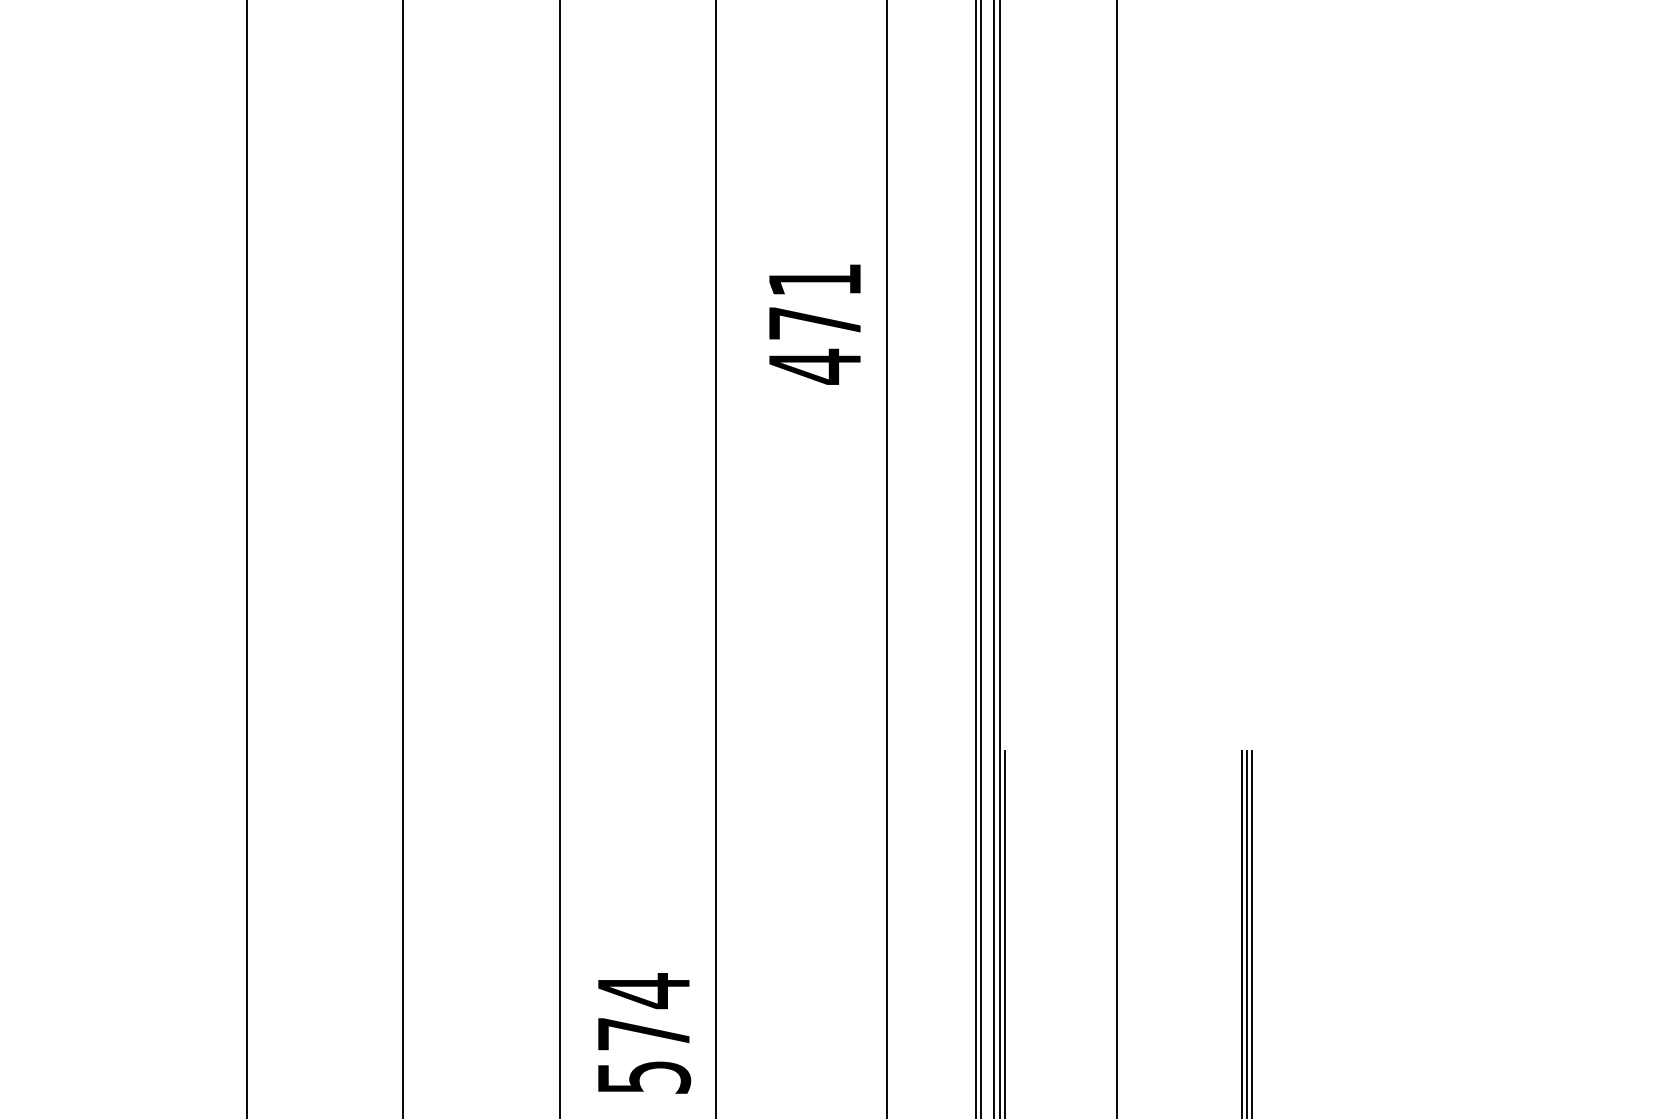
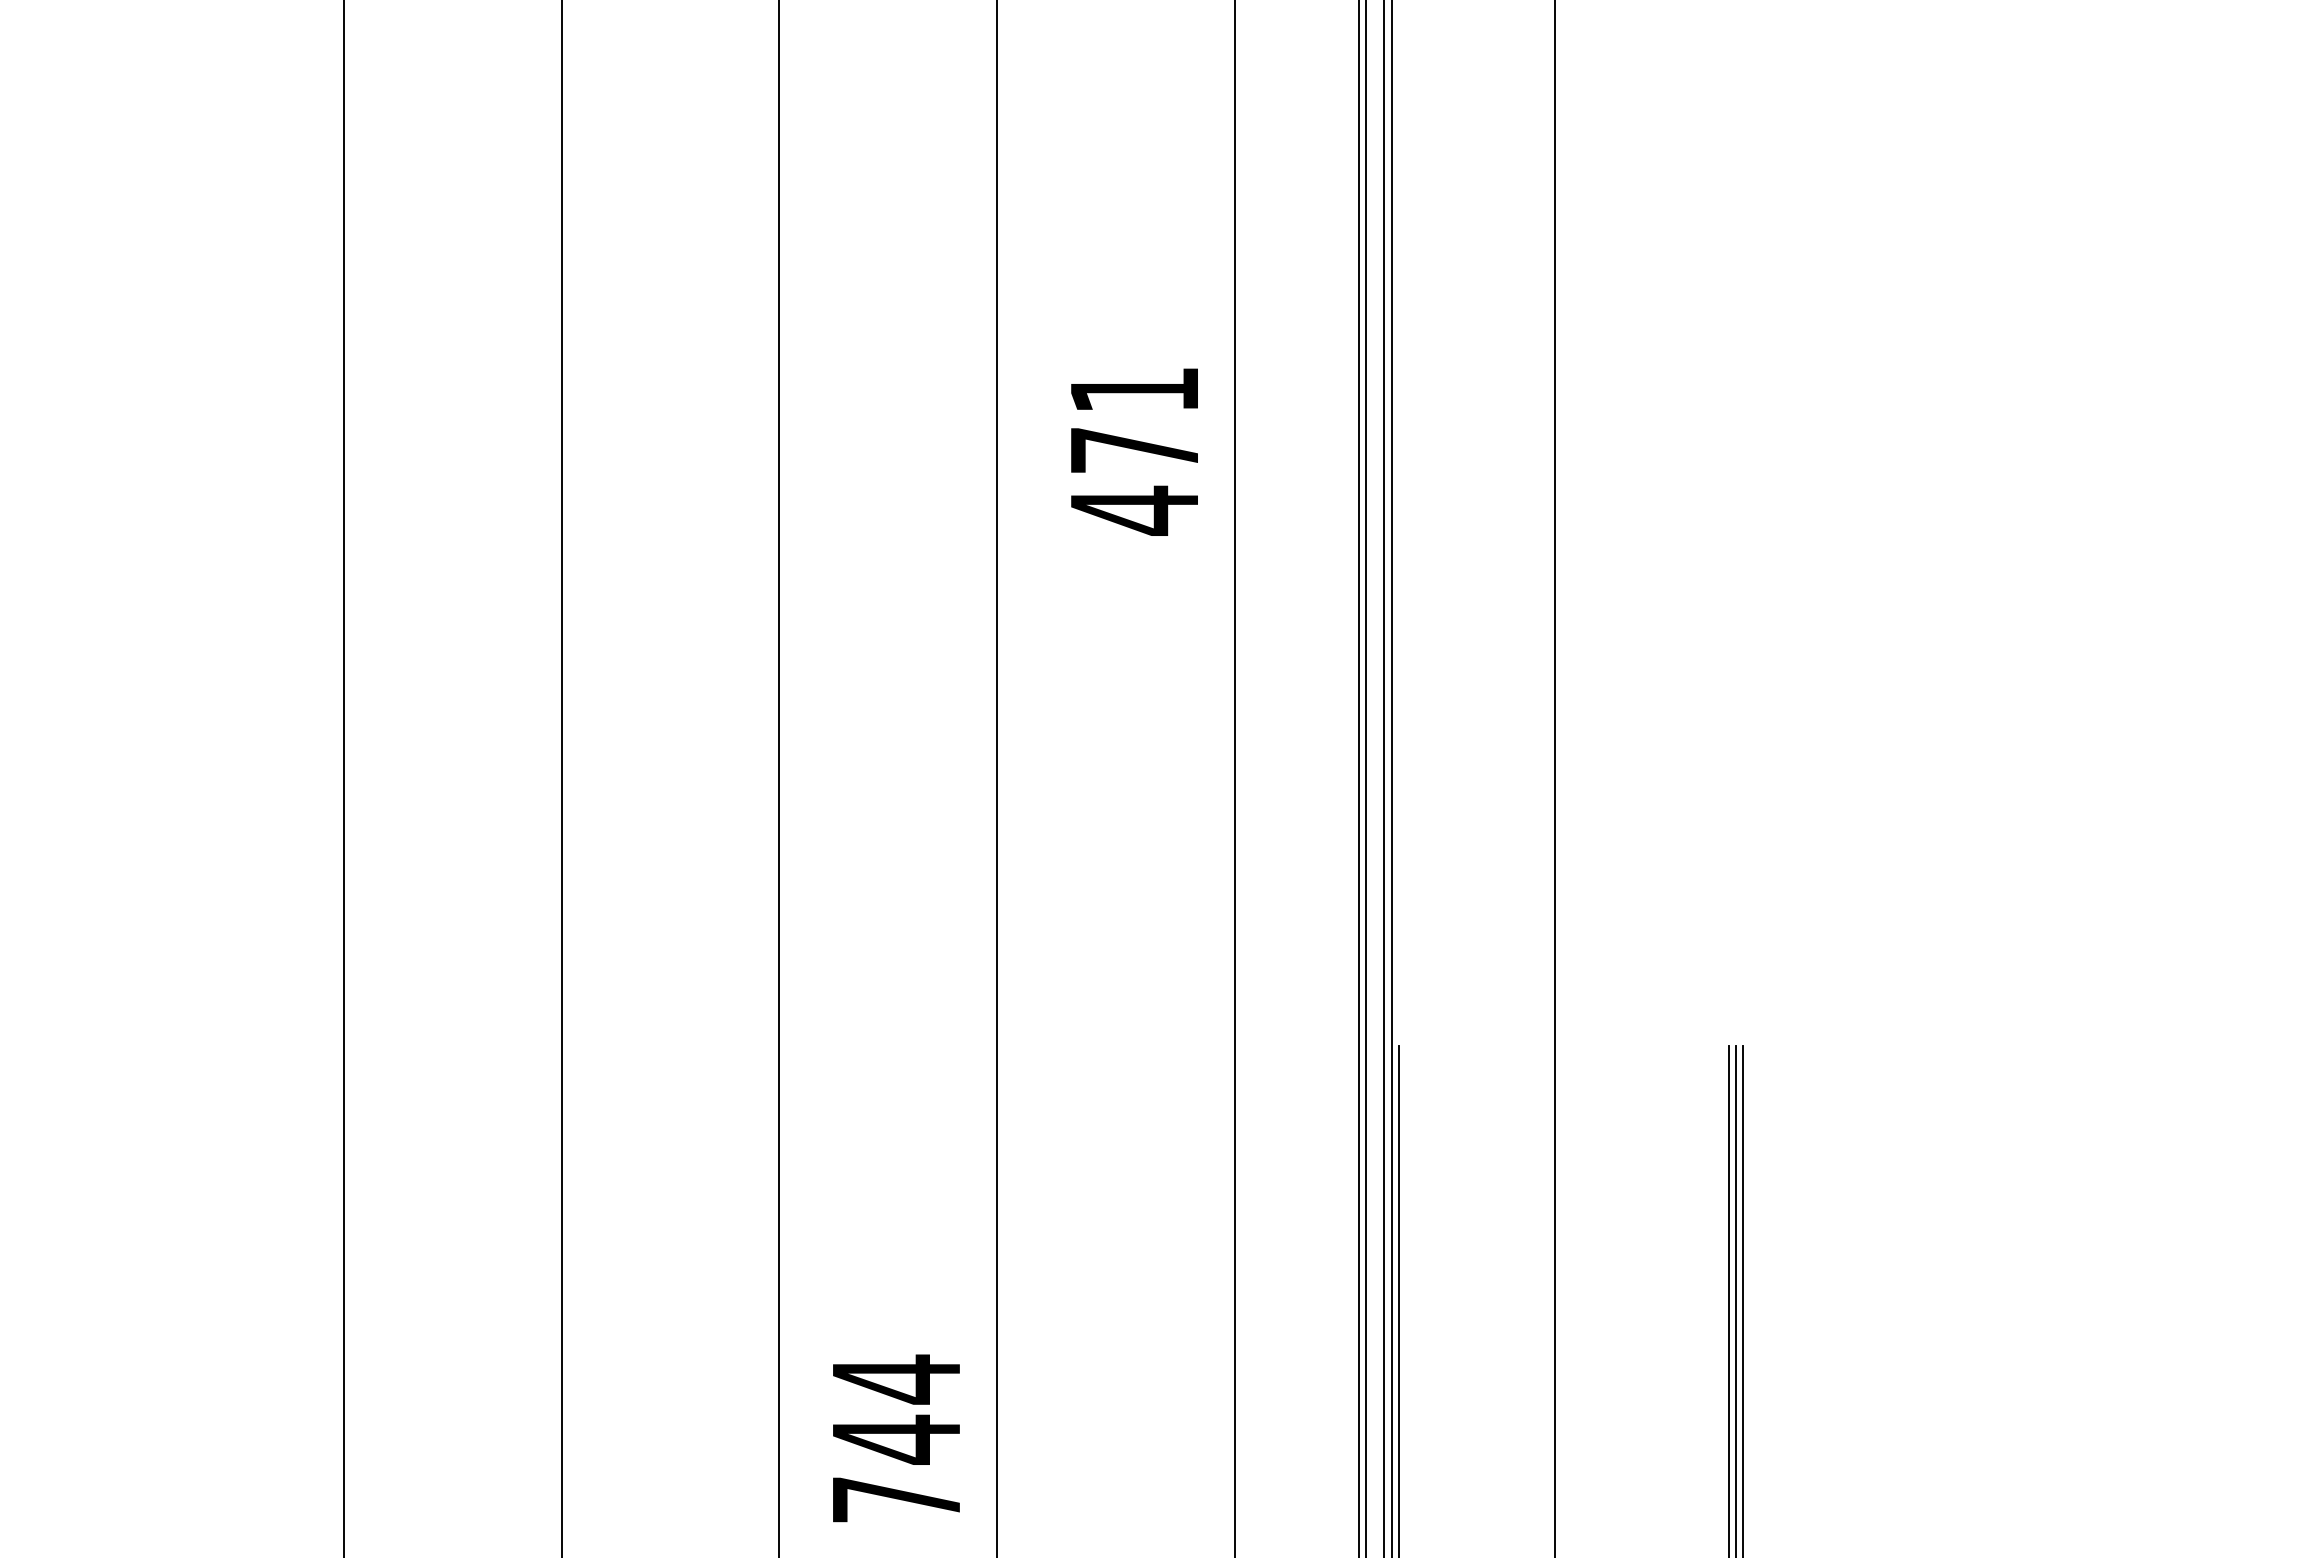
text: (644, 1054) -> (897, 1468), 574 -> 744

